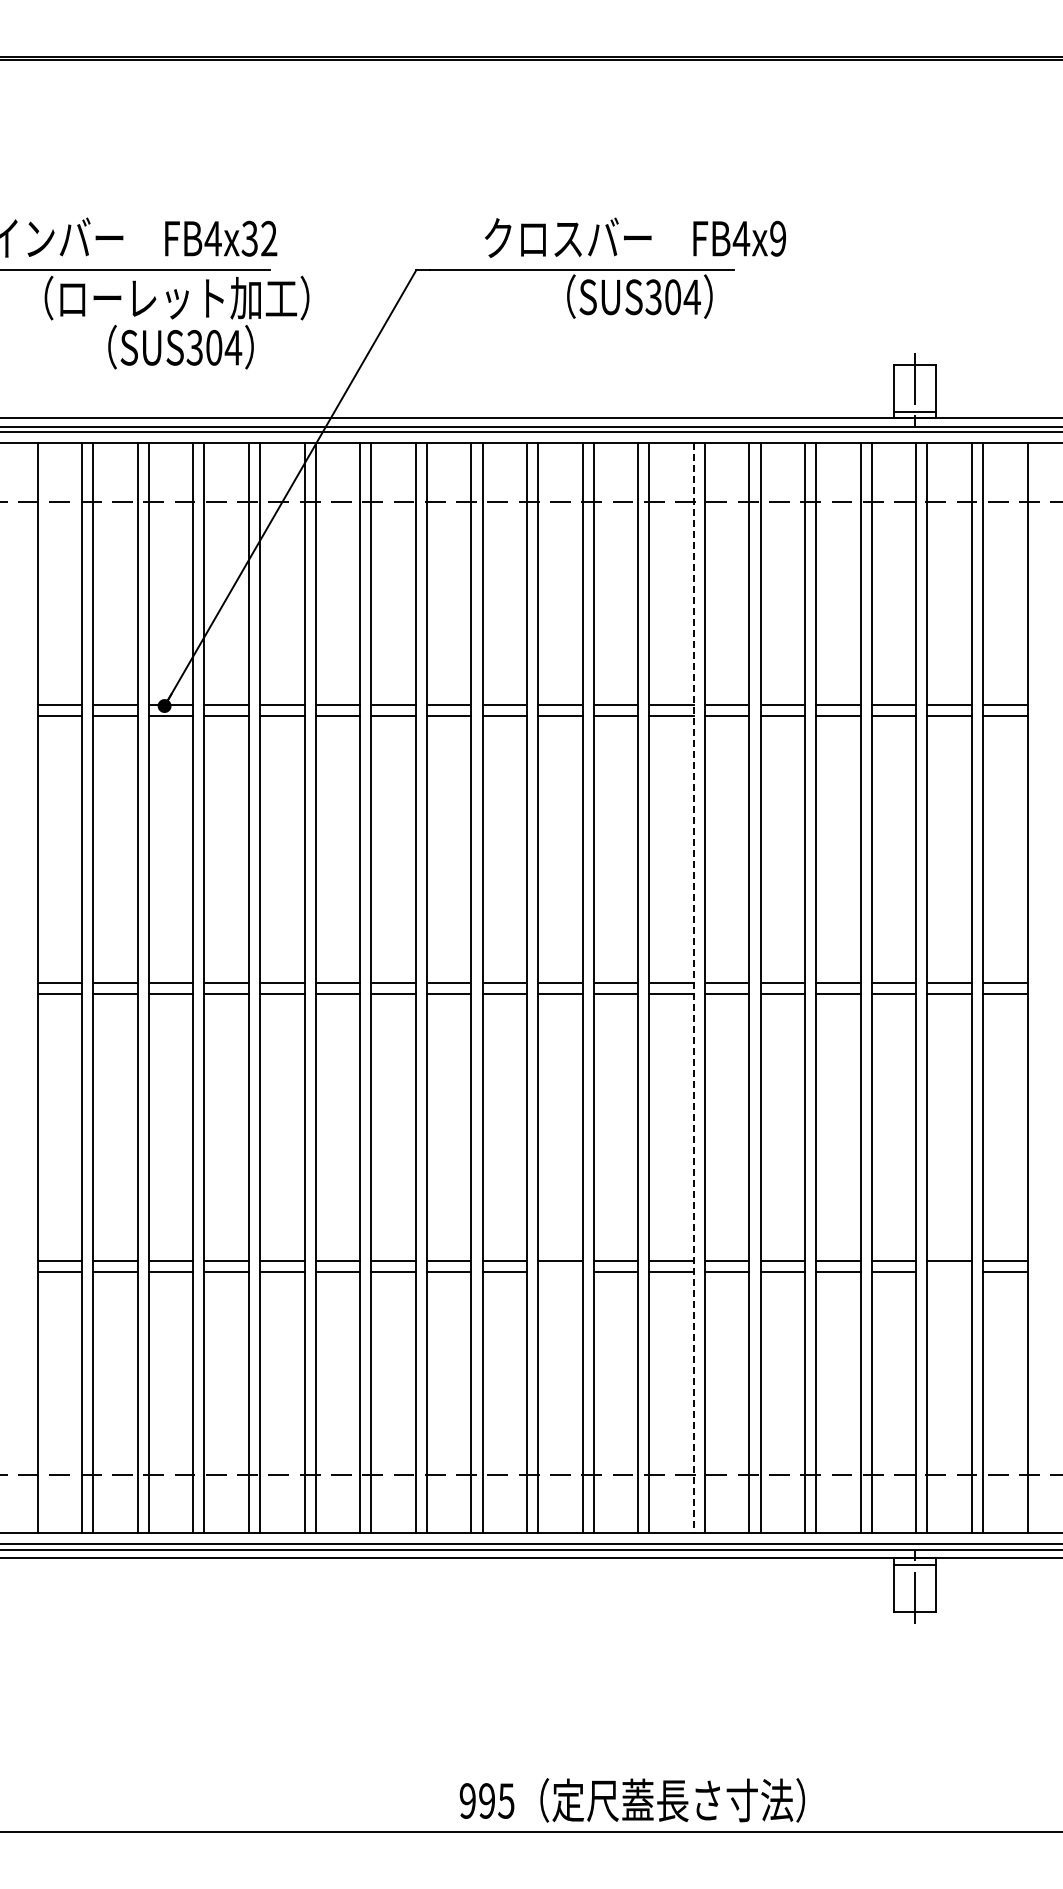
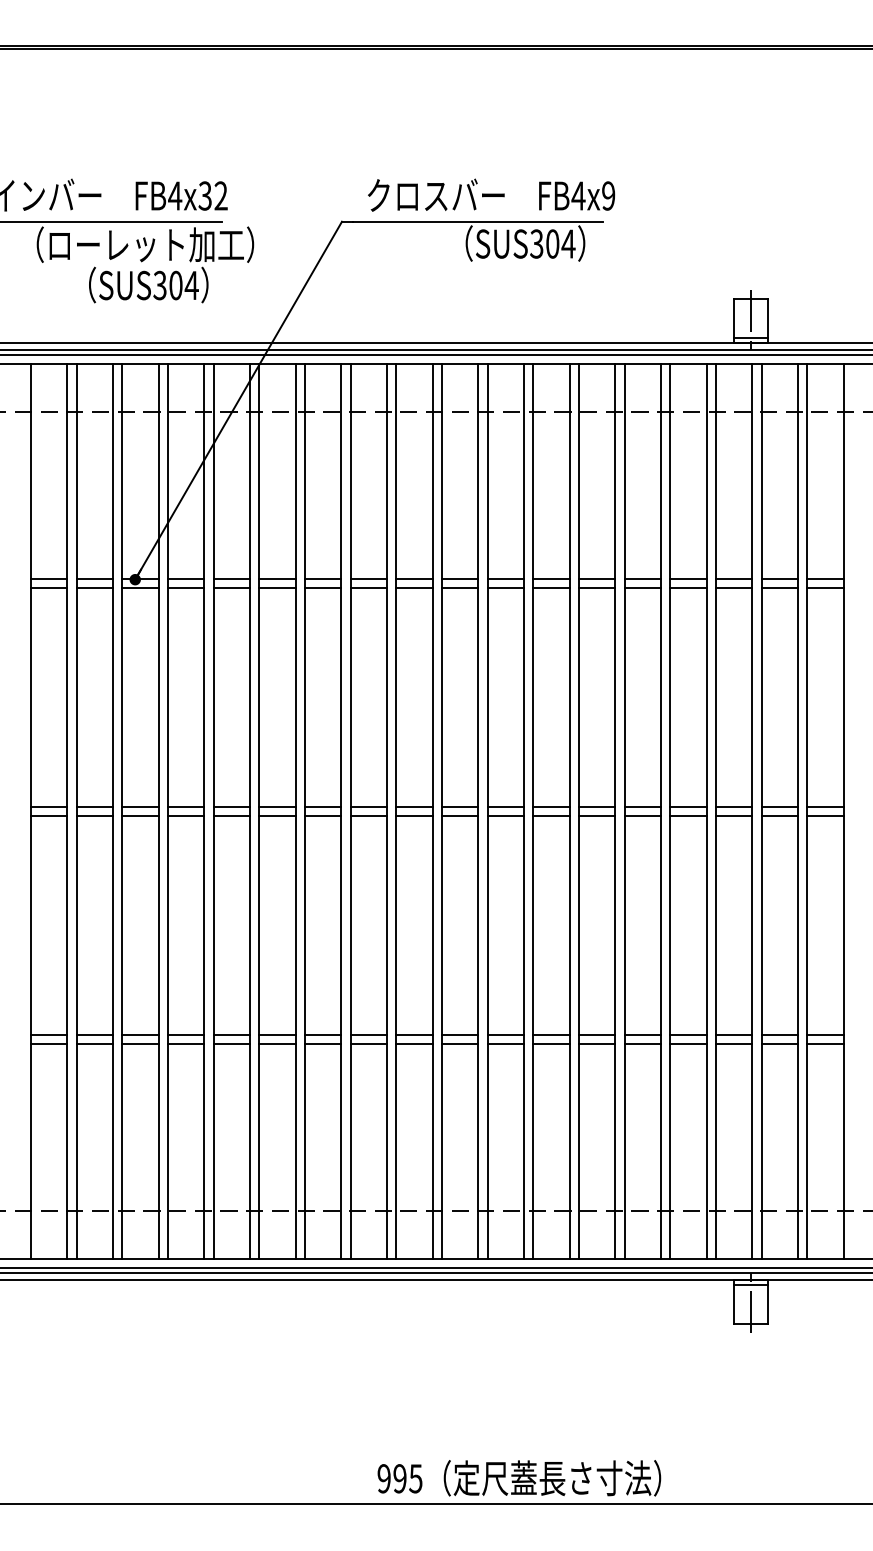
text: (635, 237) -> (491, 194), moved
line: (693, 988) -> (569, 811), dashed -> solid
line: (560, 1271) -> (460, 1043), added
line: (949, 1271) -> (779, 1043), added

